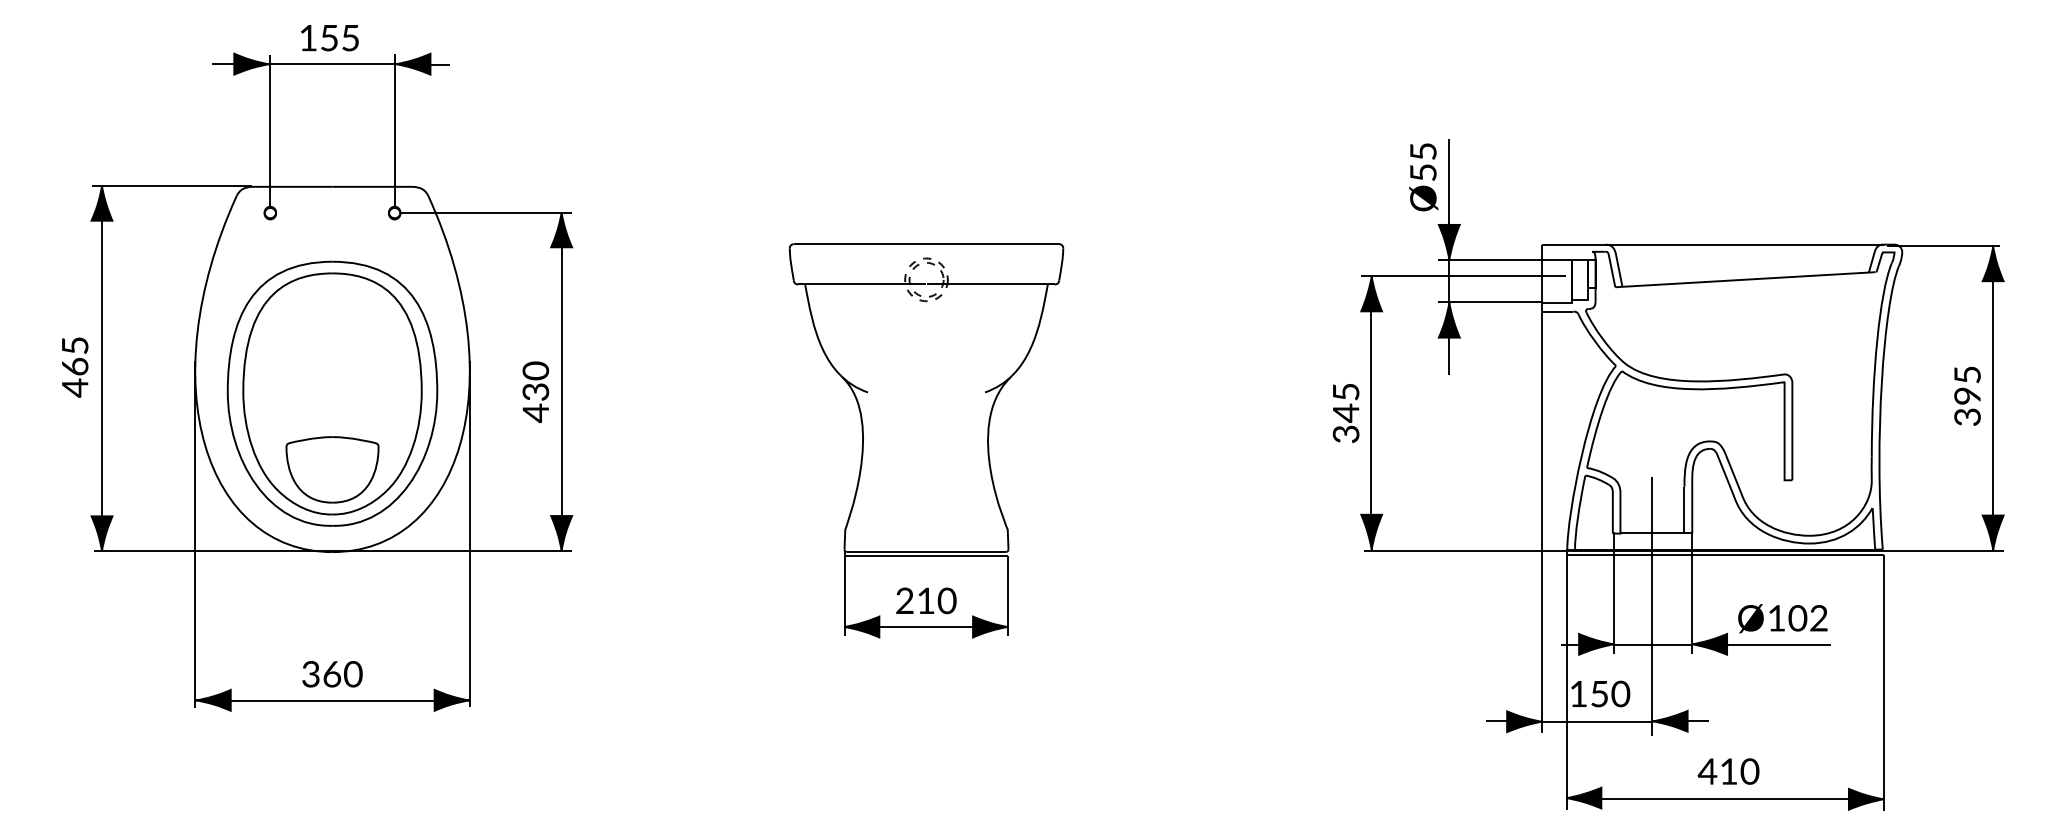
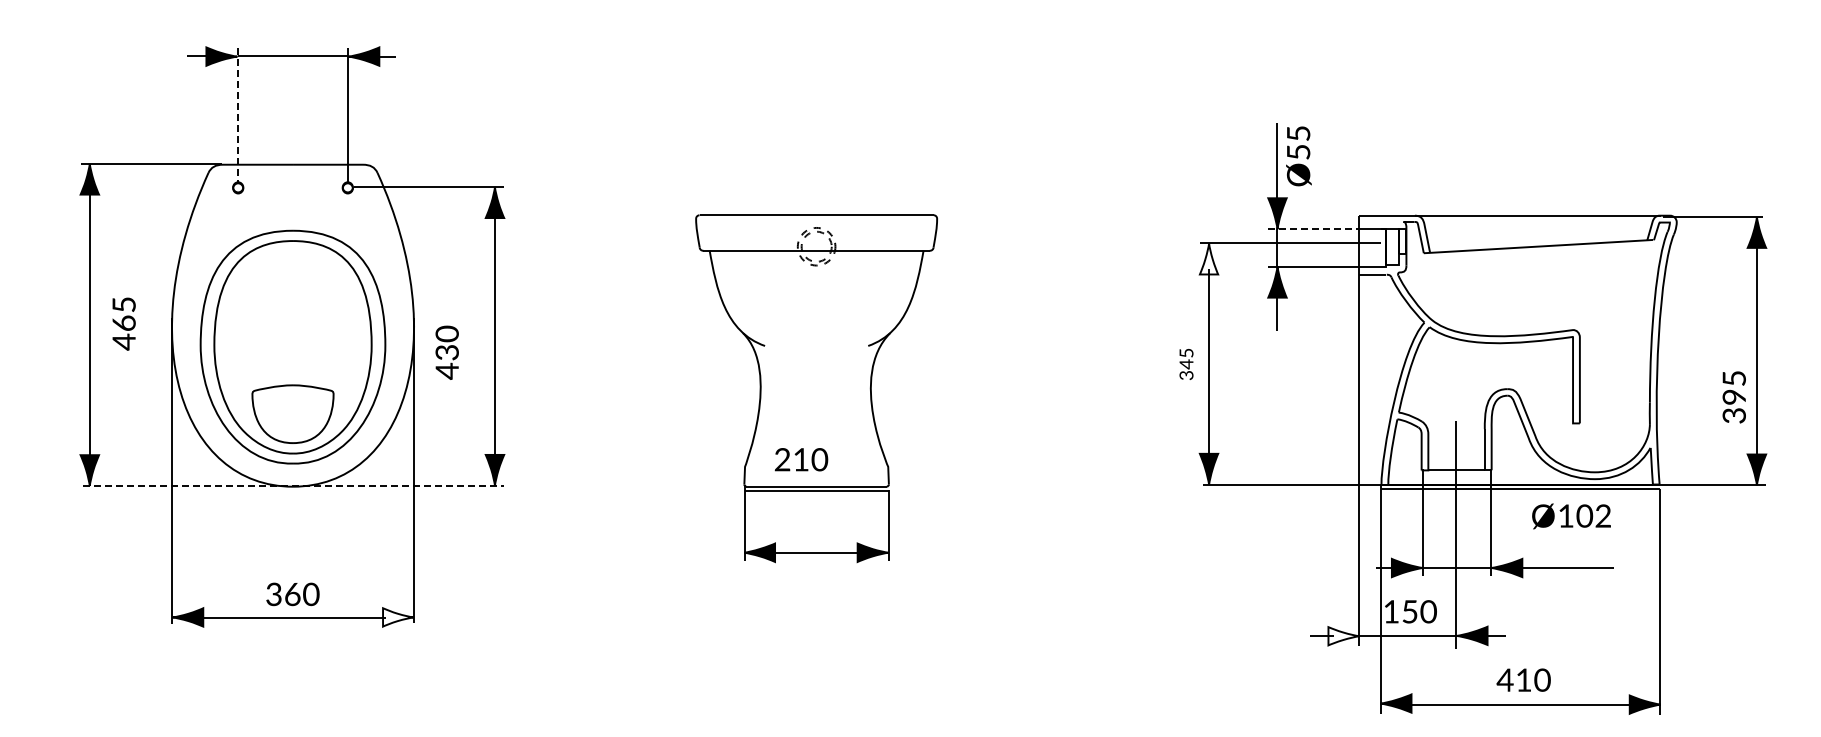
part: (329, 37) -> (290, 33), removed
line: (270, 130) -> (238, 115), solid -> dashed
part: (1423, 177) -> (1298, 156), moved
line: (1490, 260) -> (1313, 229), solid -> dashed
fill: (1371, 293) -> (1208, 258), removed
part: (74, 366) -> (123, 323), moved
part: (534, 391) -> (446, 352), moved
part: (1966, 396) -> (1733, 397), moved
part: (1346, 413) -> (1186, 364), size x0.6
line: (333, 551) -> (293, 486), solid -> dashed
part: (926, 600) -> (801, 459), moved
part: (1782, 618) -> (1571, 516), moved
fill: (452, 700) -> (398, 617), removed
fill: (1524, 722) -> (1343, 636), removed

